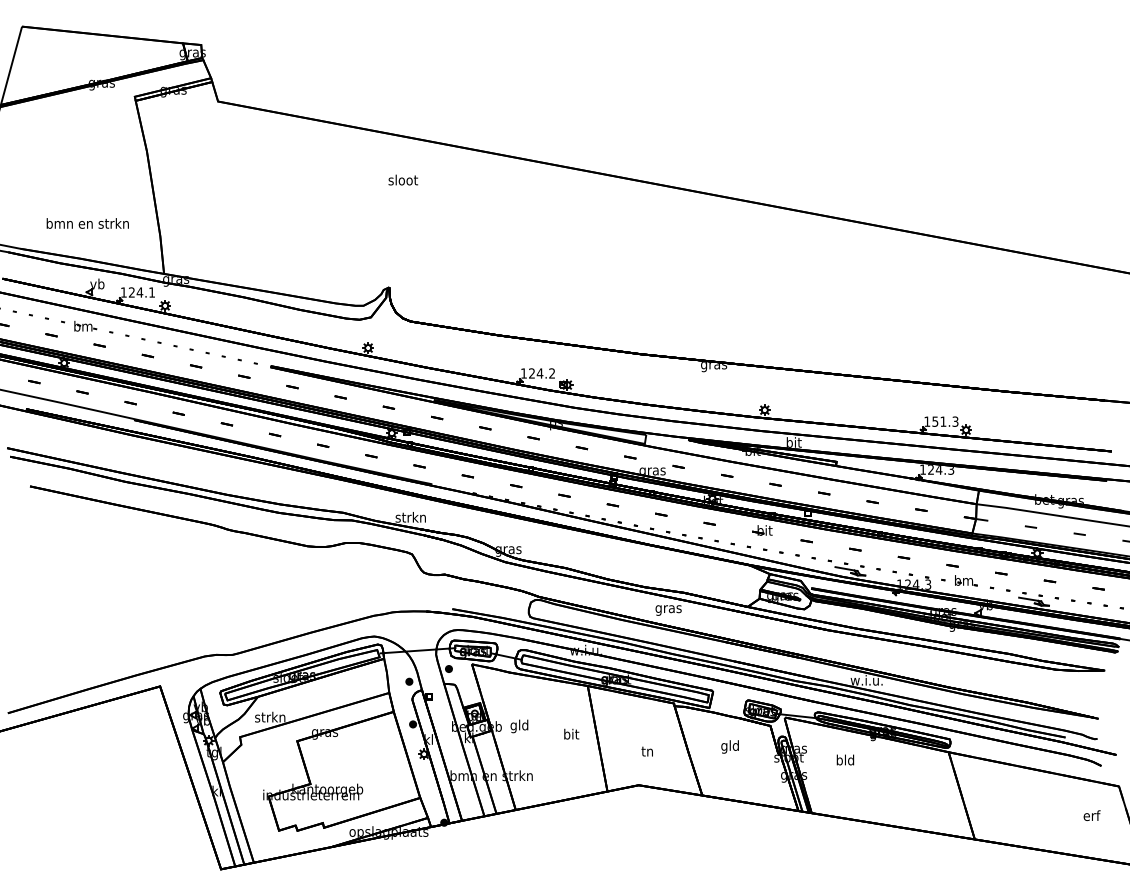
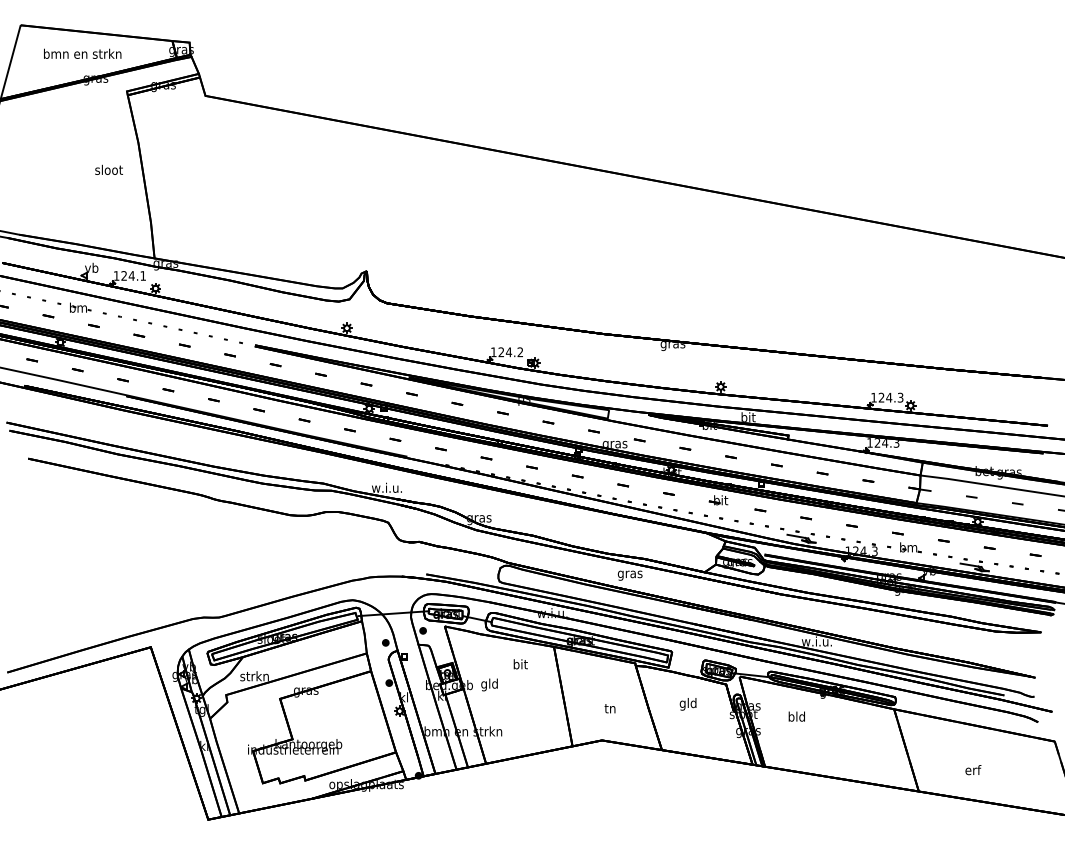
text: (402, 179) -> (108, 169), moved
text: (87, 223) -> (82, 53), moved
text: (939, 421) -> (885, 397), 151.3 -> 124.3
text: (410, 516) -> (386, 487), strkn -> w.i.u.
text: (571, 734) -> (520, 664), moved
text: (1092, 816) -> (973, 770), moved

